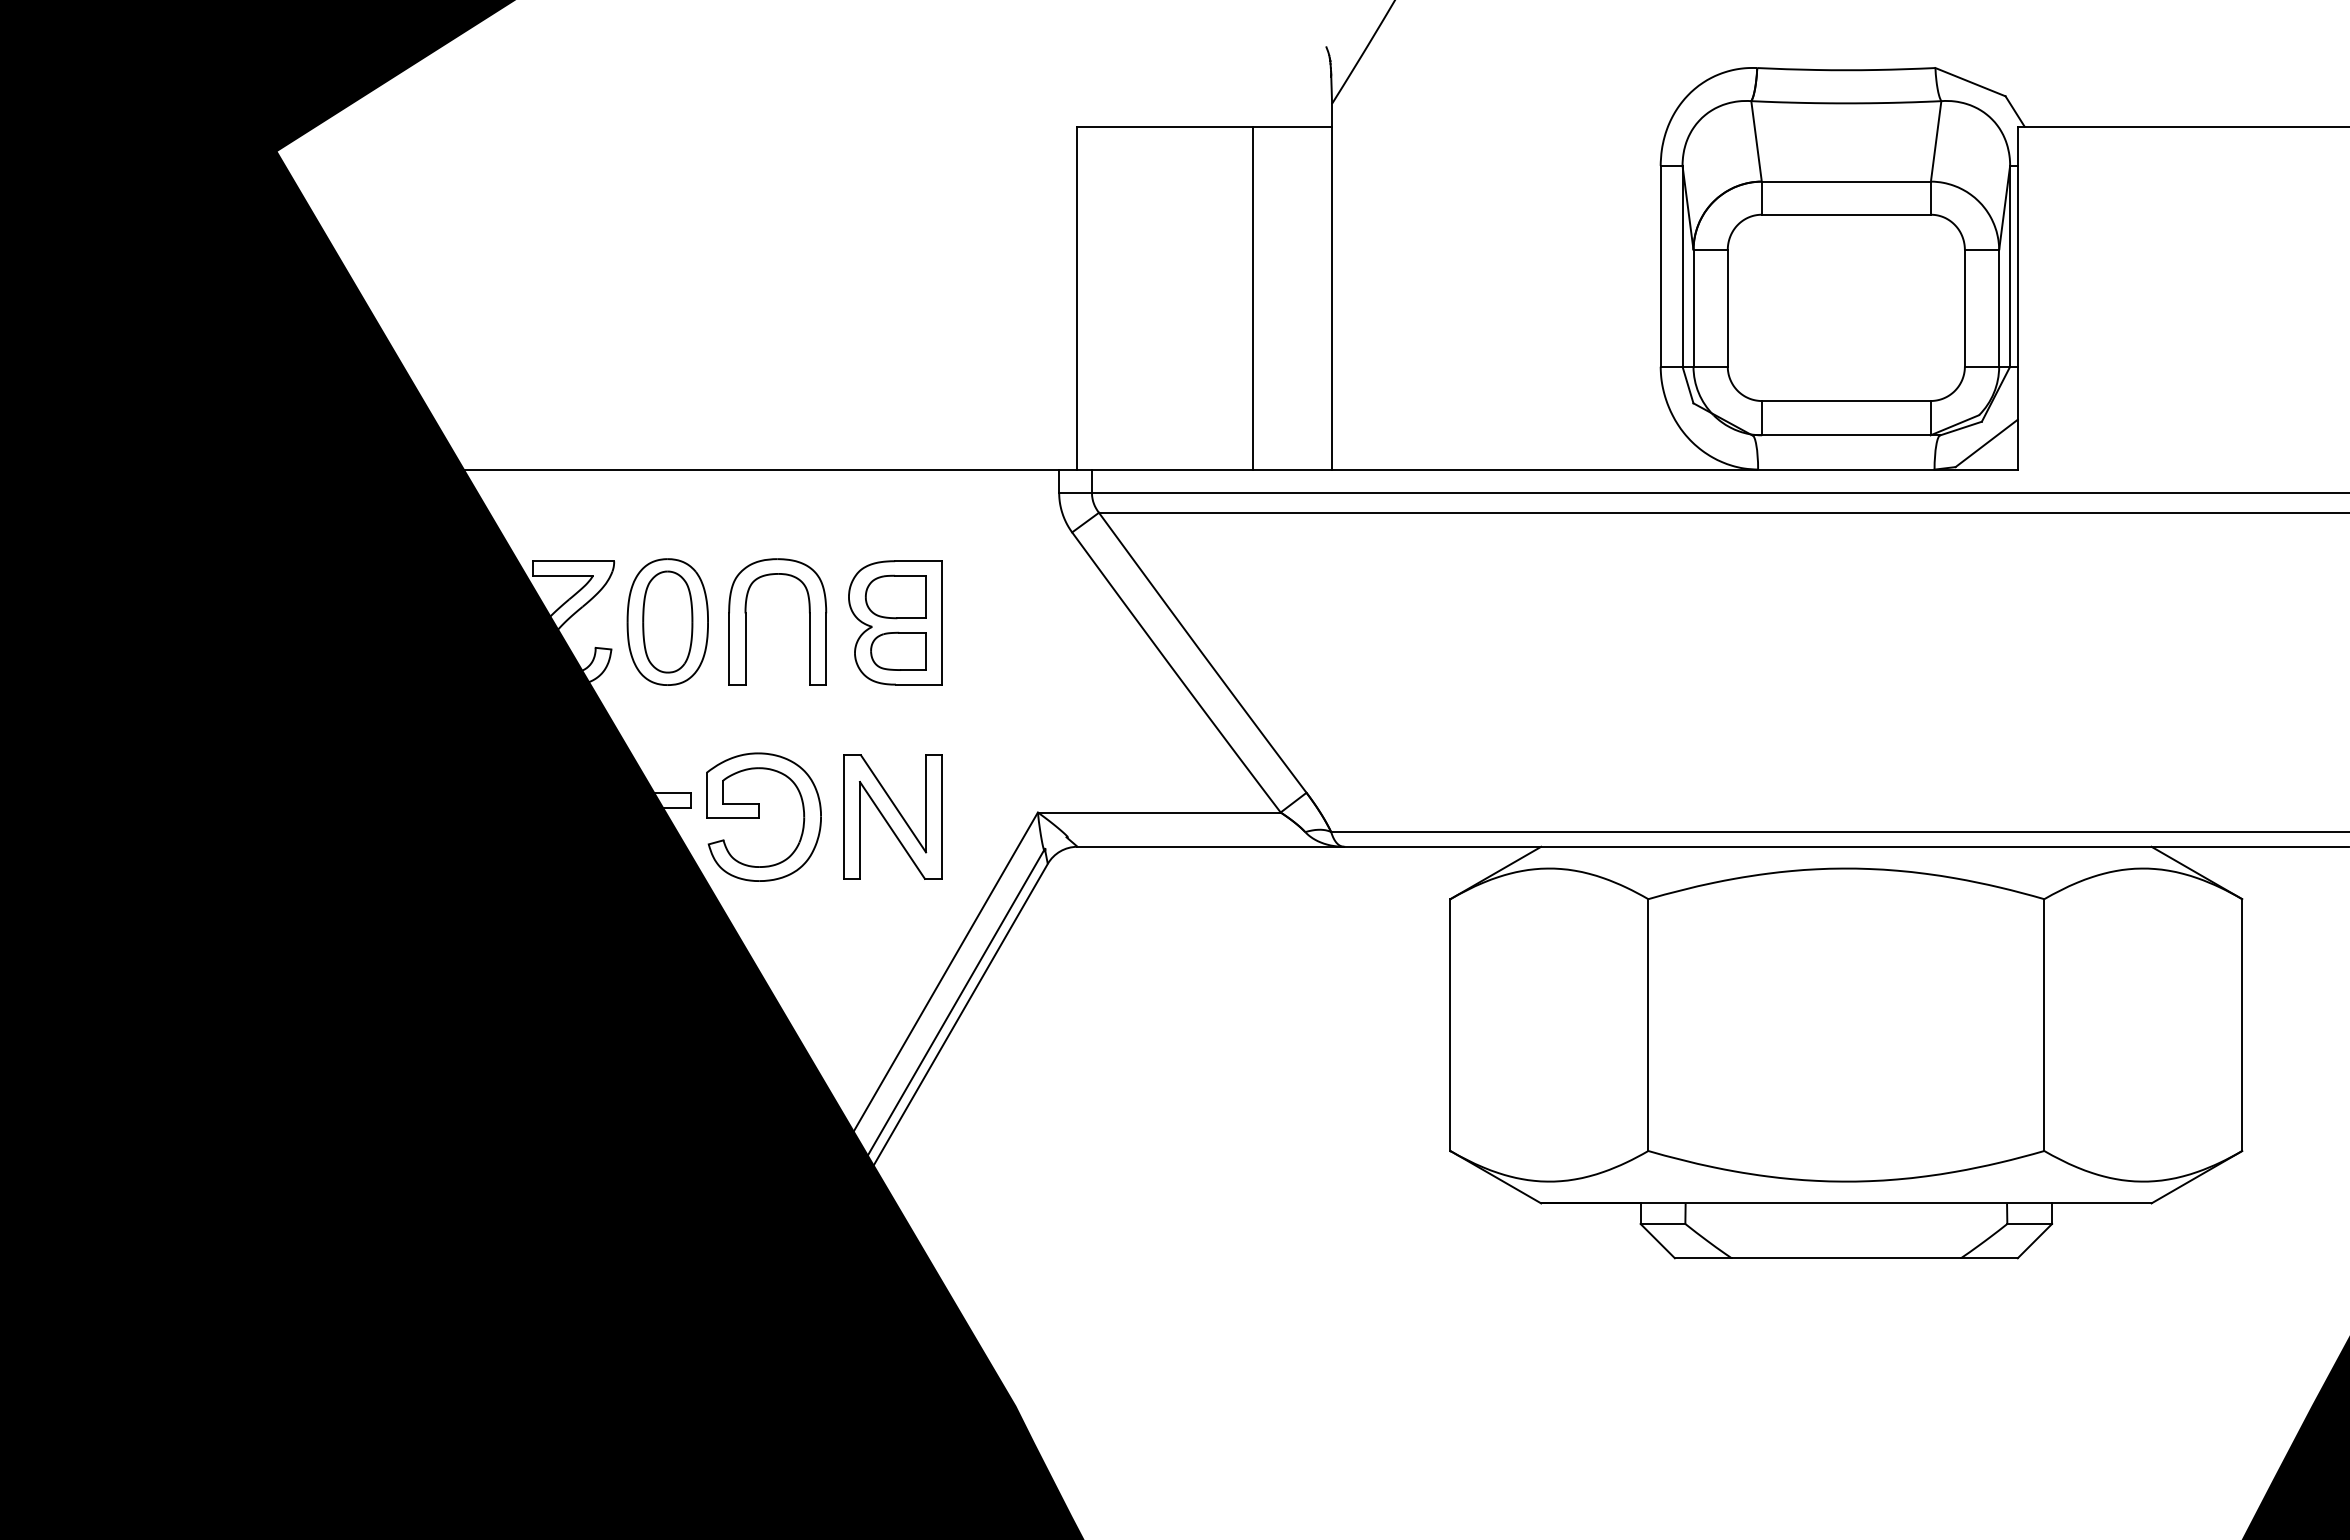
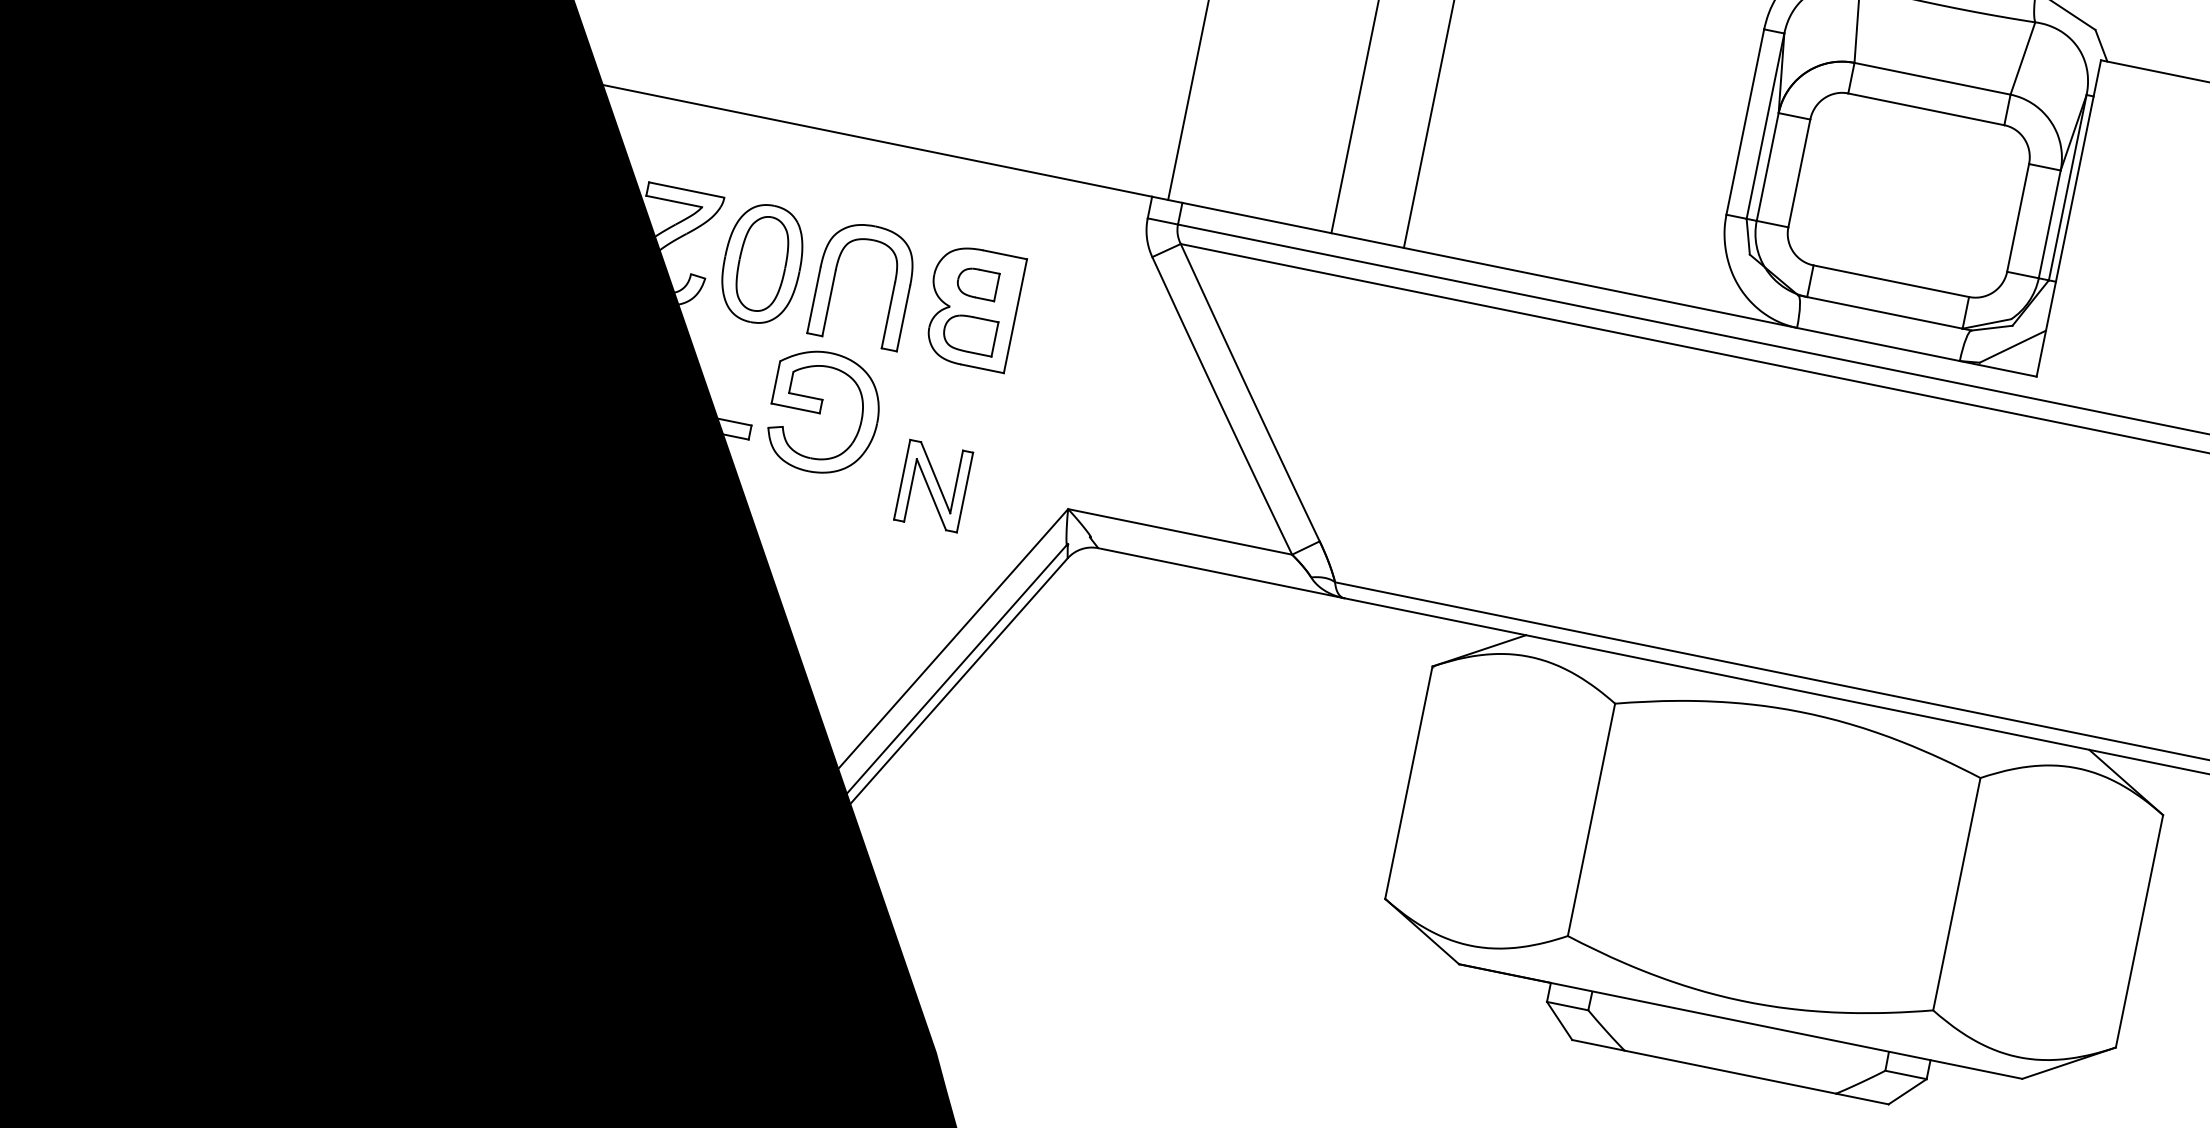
part: (895, 596) -> (977, 283), size x0.7
part: (763, 816) -> (824, 412), moved
part: (892, 816) -> (933, 485), size x0.7

